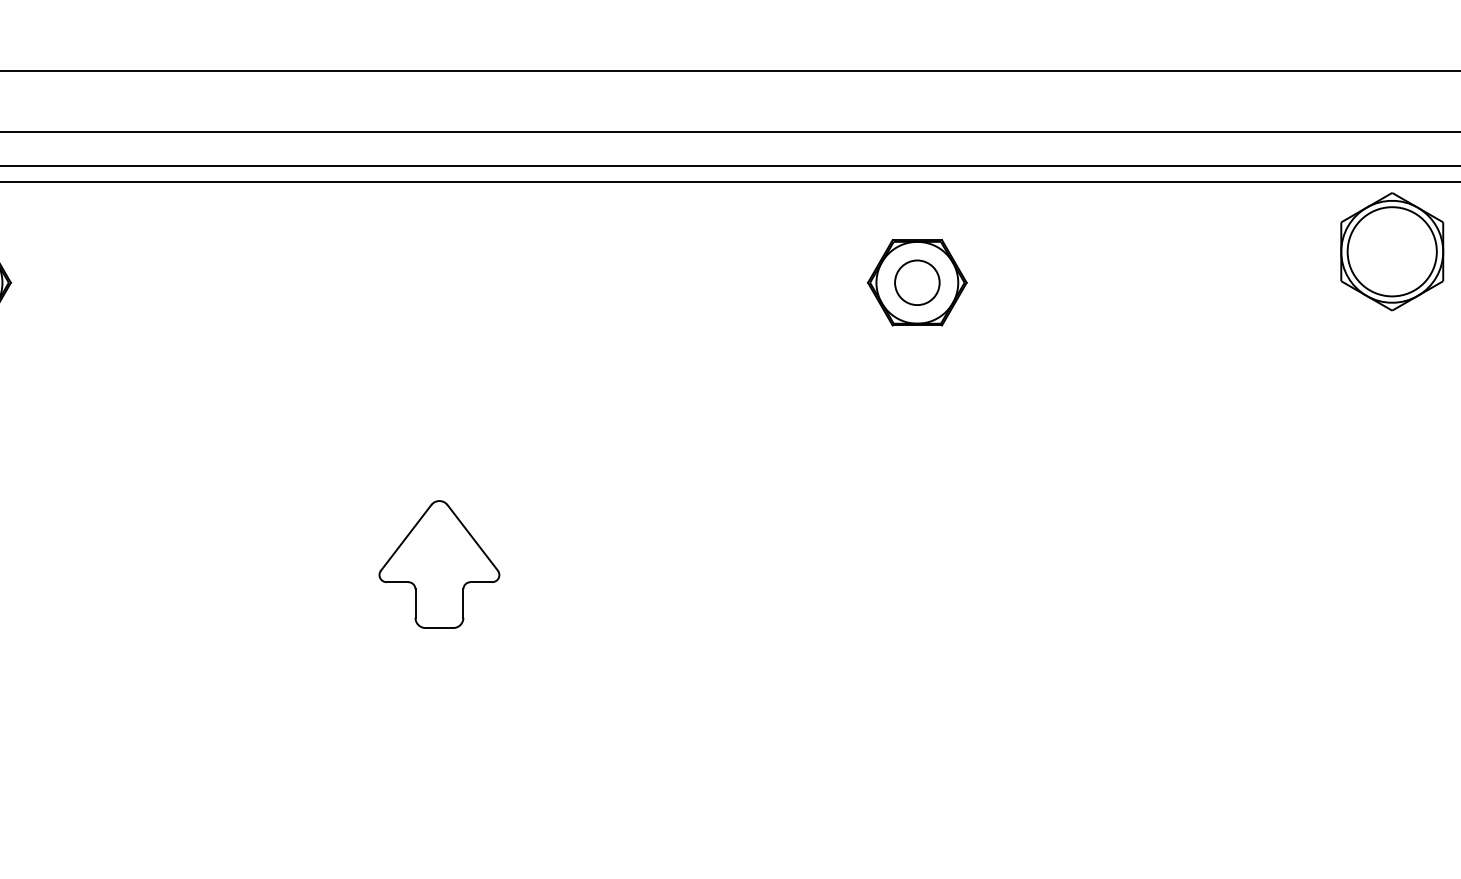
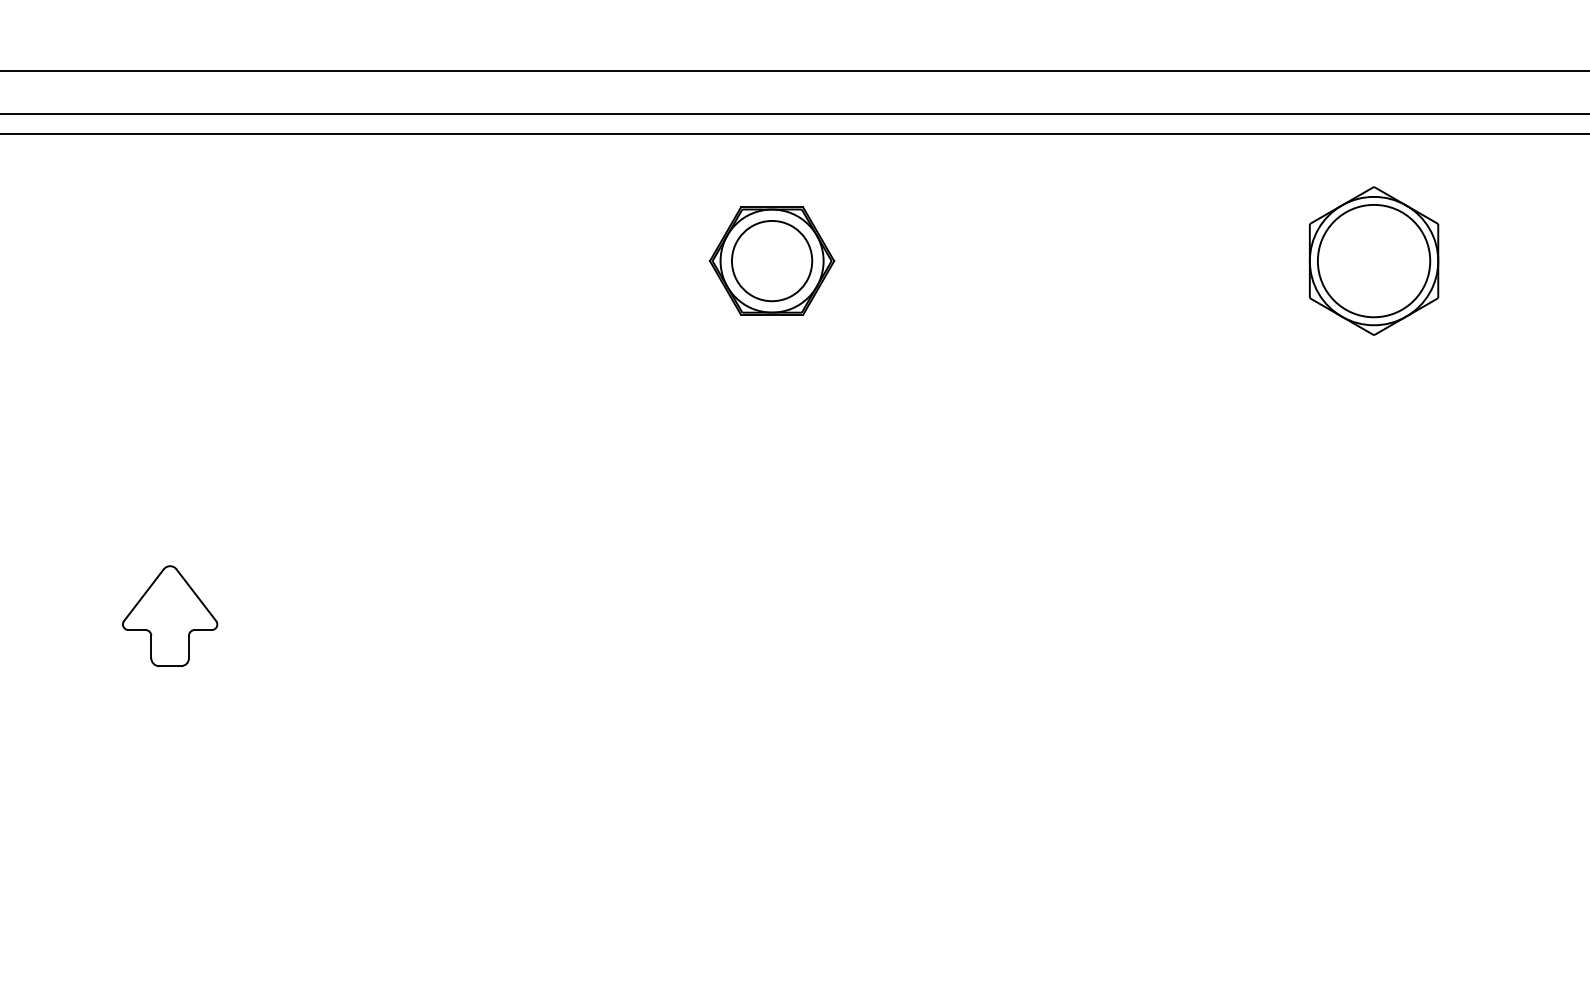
part: (1392, 251) -> (1374, 260), moved
circle: (917, 282) -> (772, 260), size x1.43
part: (439, 564) -> (170, 615), size x0.62

